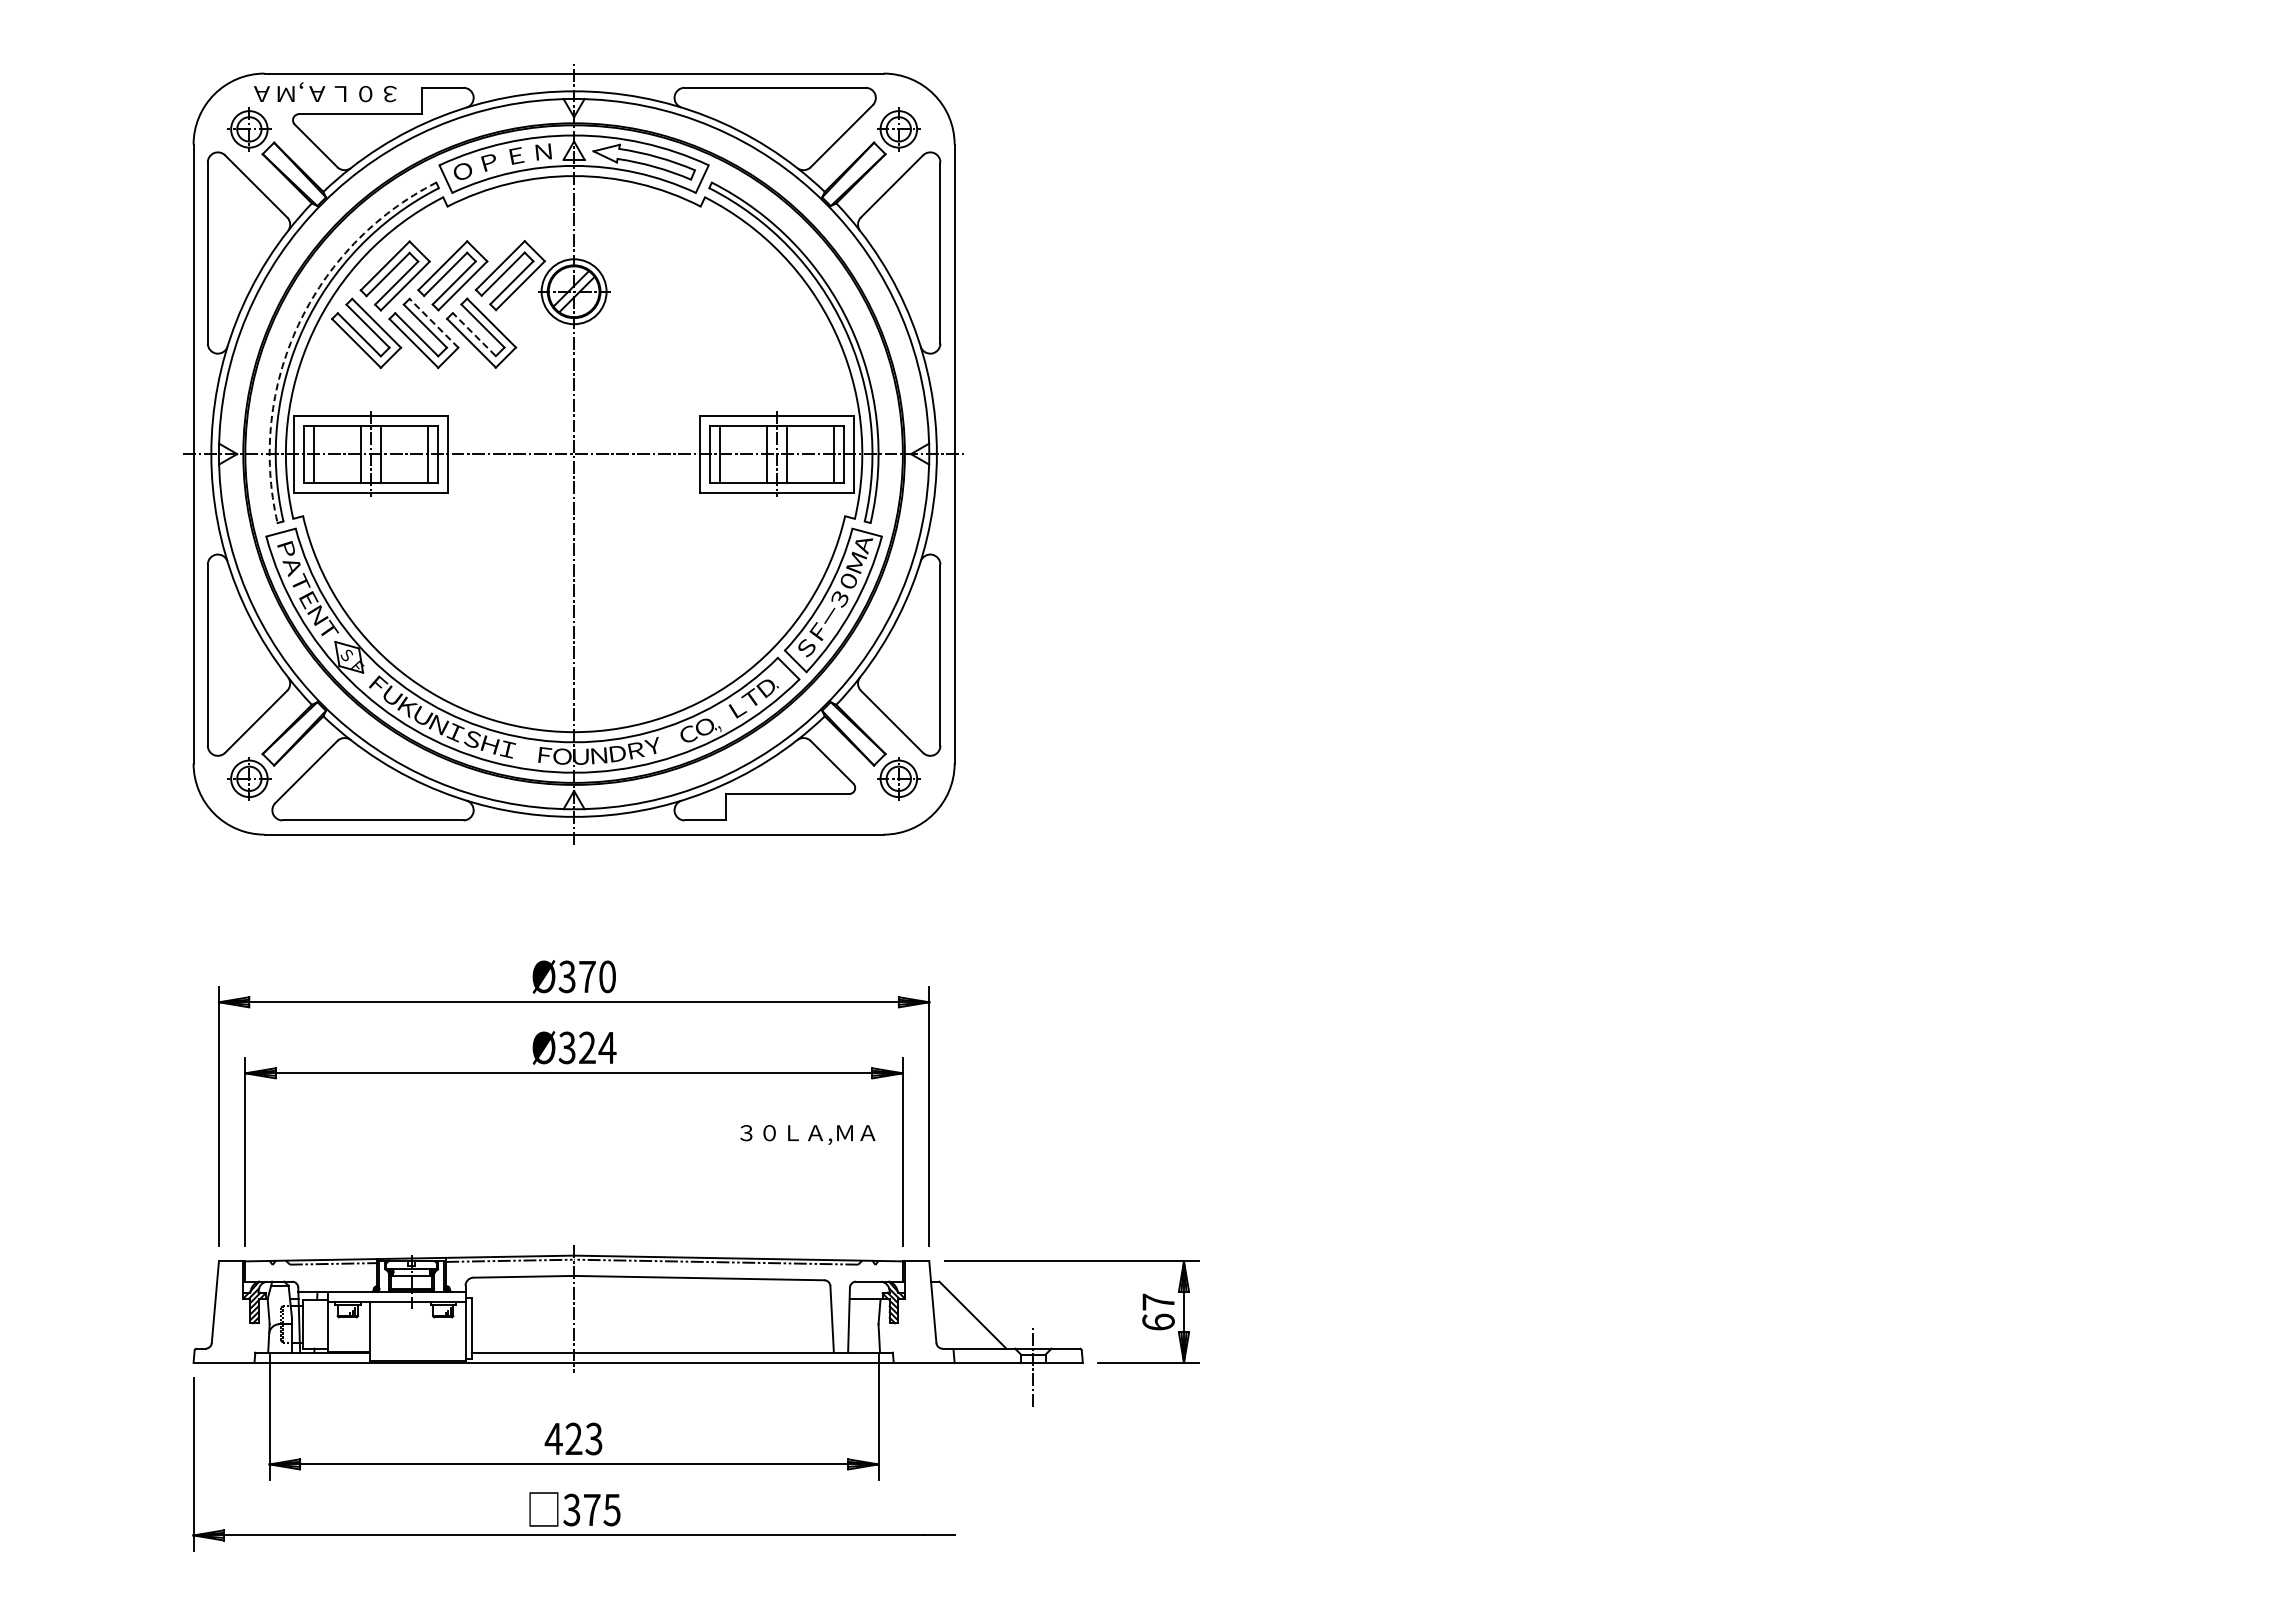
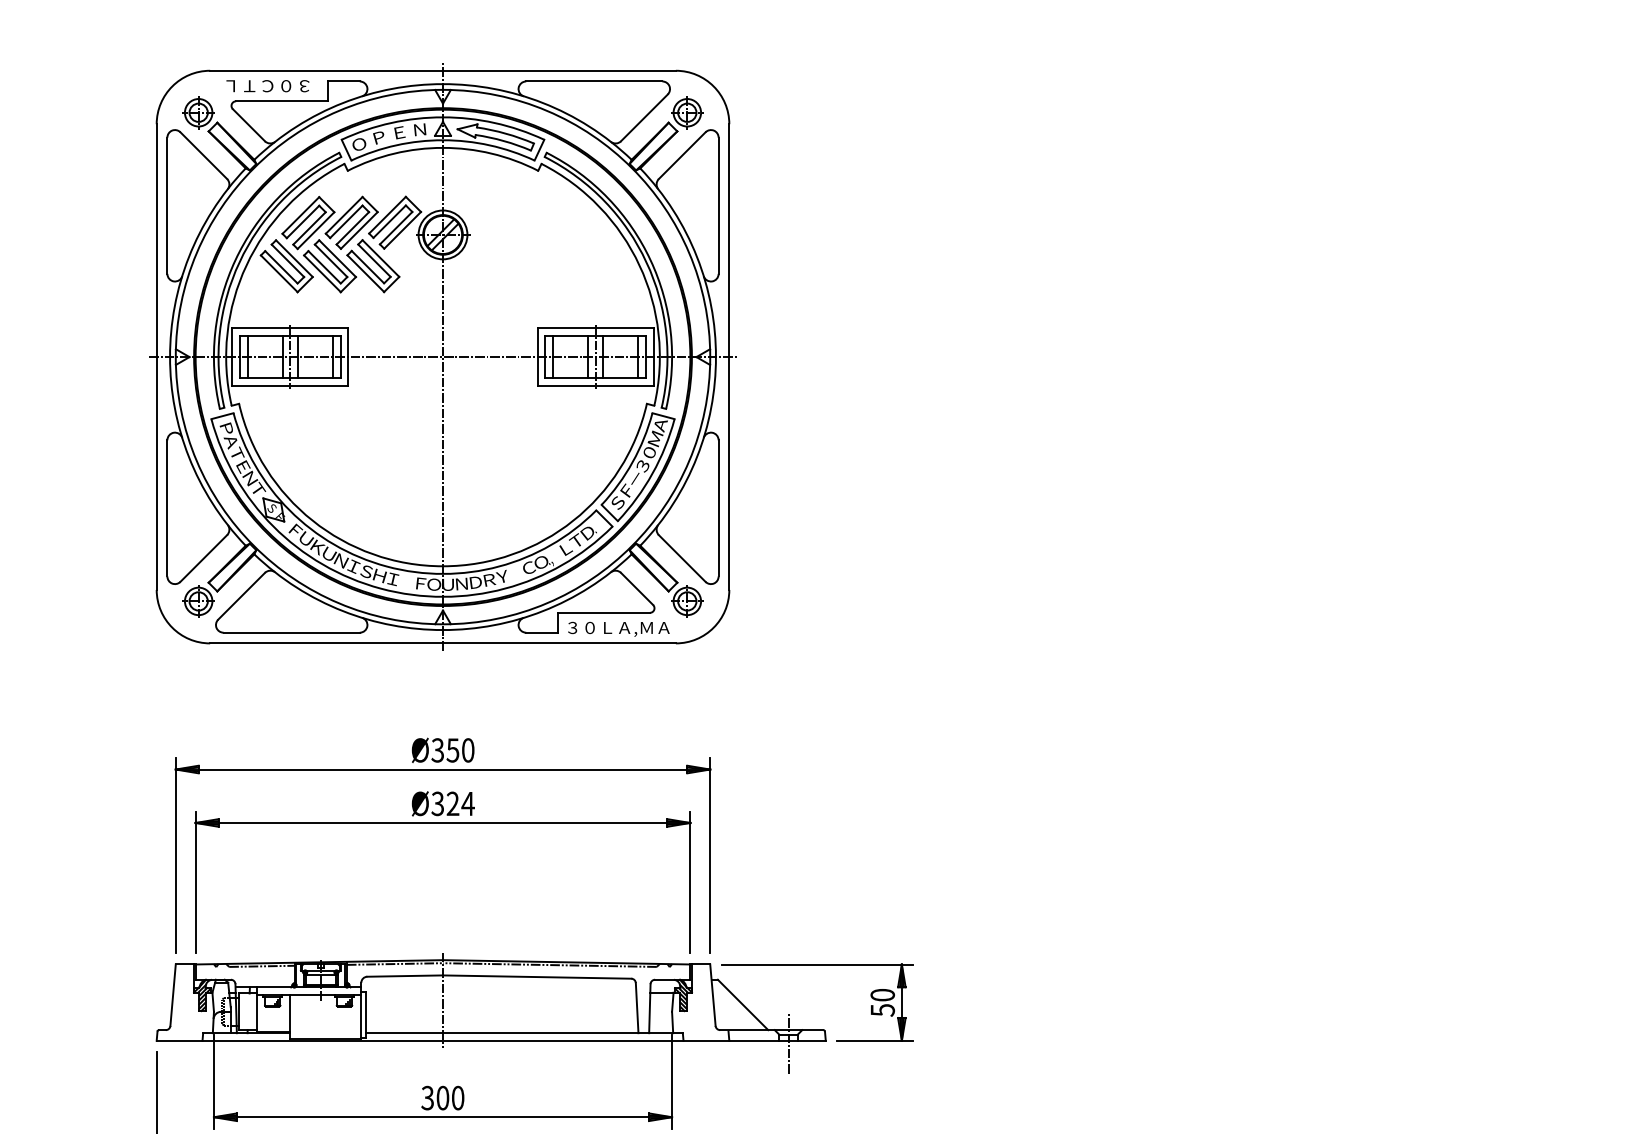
text: (301, 92) -> (237, 85), ３０ＬＡ,ＭＡ -> ３０ＣＴＬ
line: (434, 323) -> (337, 258), dashed -> solid
arc: (298, 325) -> (235, 260), dashed -> solid
line: (473, 334) -> (367, 267), dashed -> solid
text: (586, 977) -> (452, 750), Ø370 -> Ø350
text: (807, 1134) -> (618, 628), moved
text: (1158, 1312) -> (882, 1002), 67 -> 50
text: (573, 1438) -> (442, 1097), 423 -> 300

